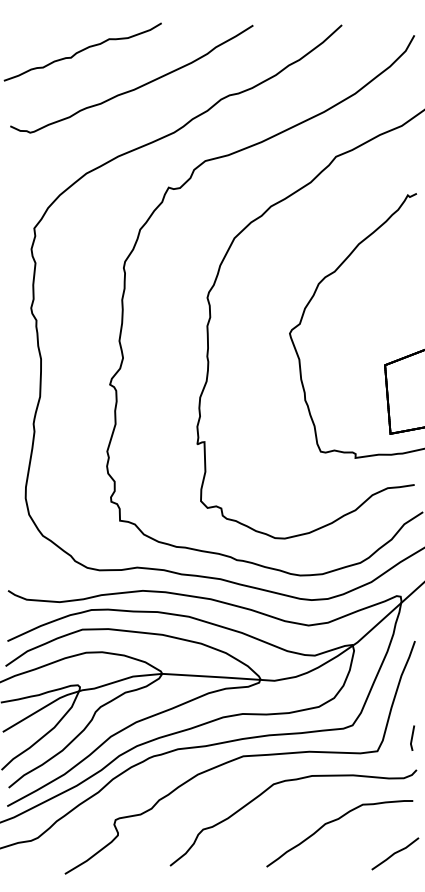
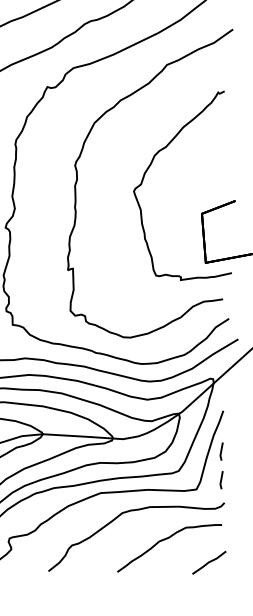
line: (412, 697) -> (221, 451), added

